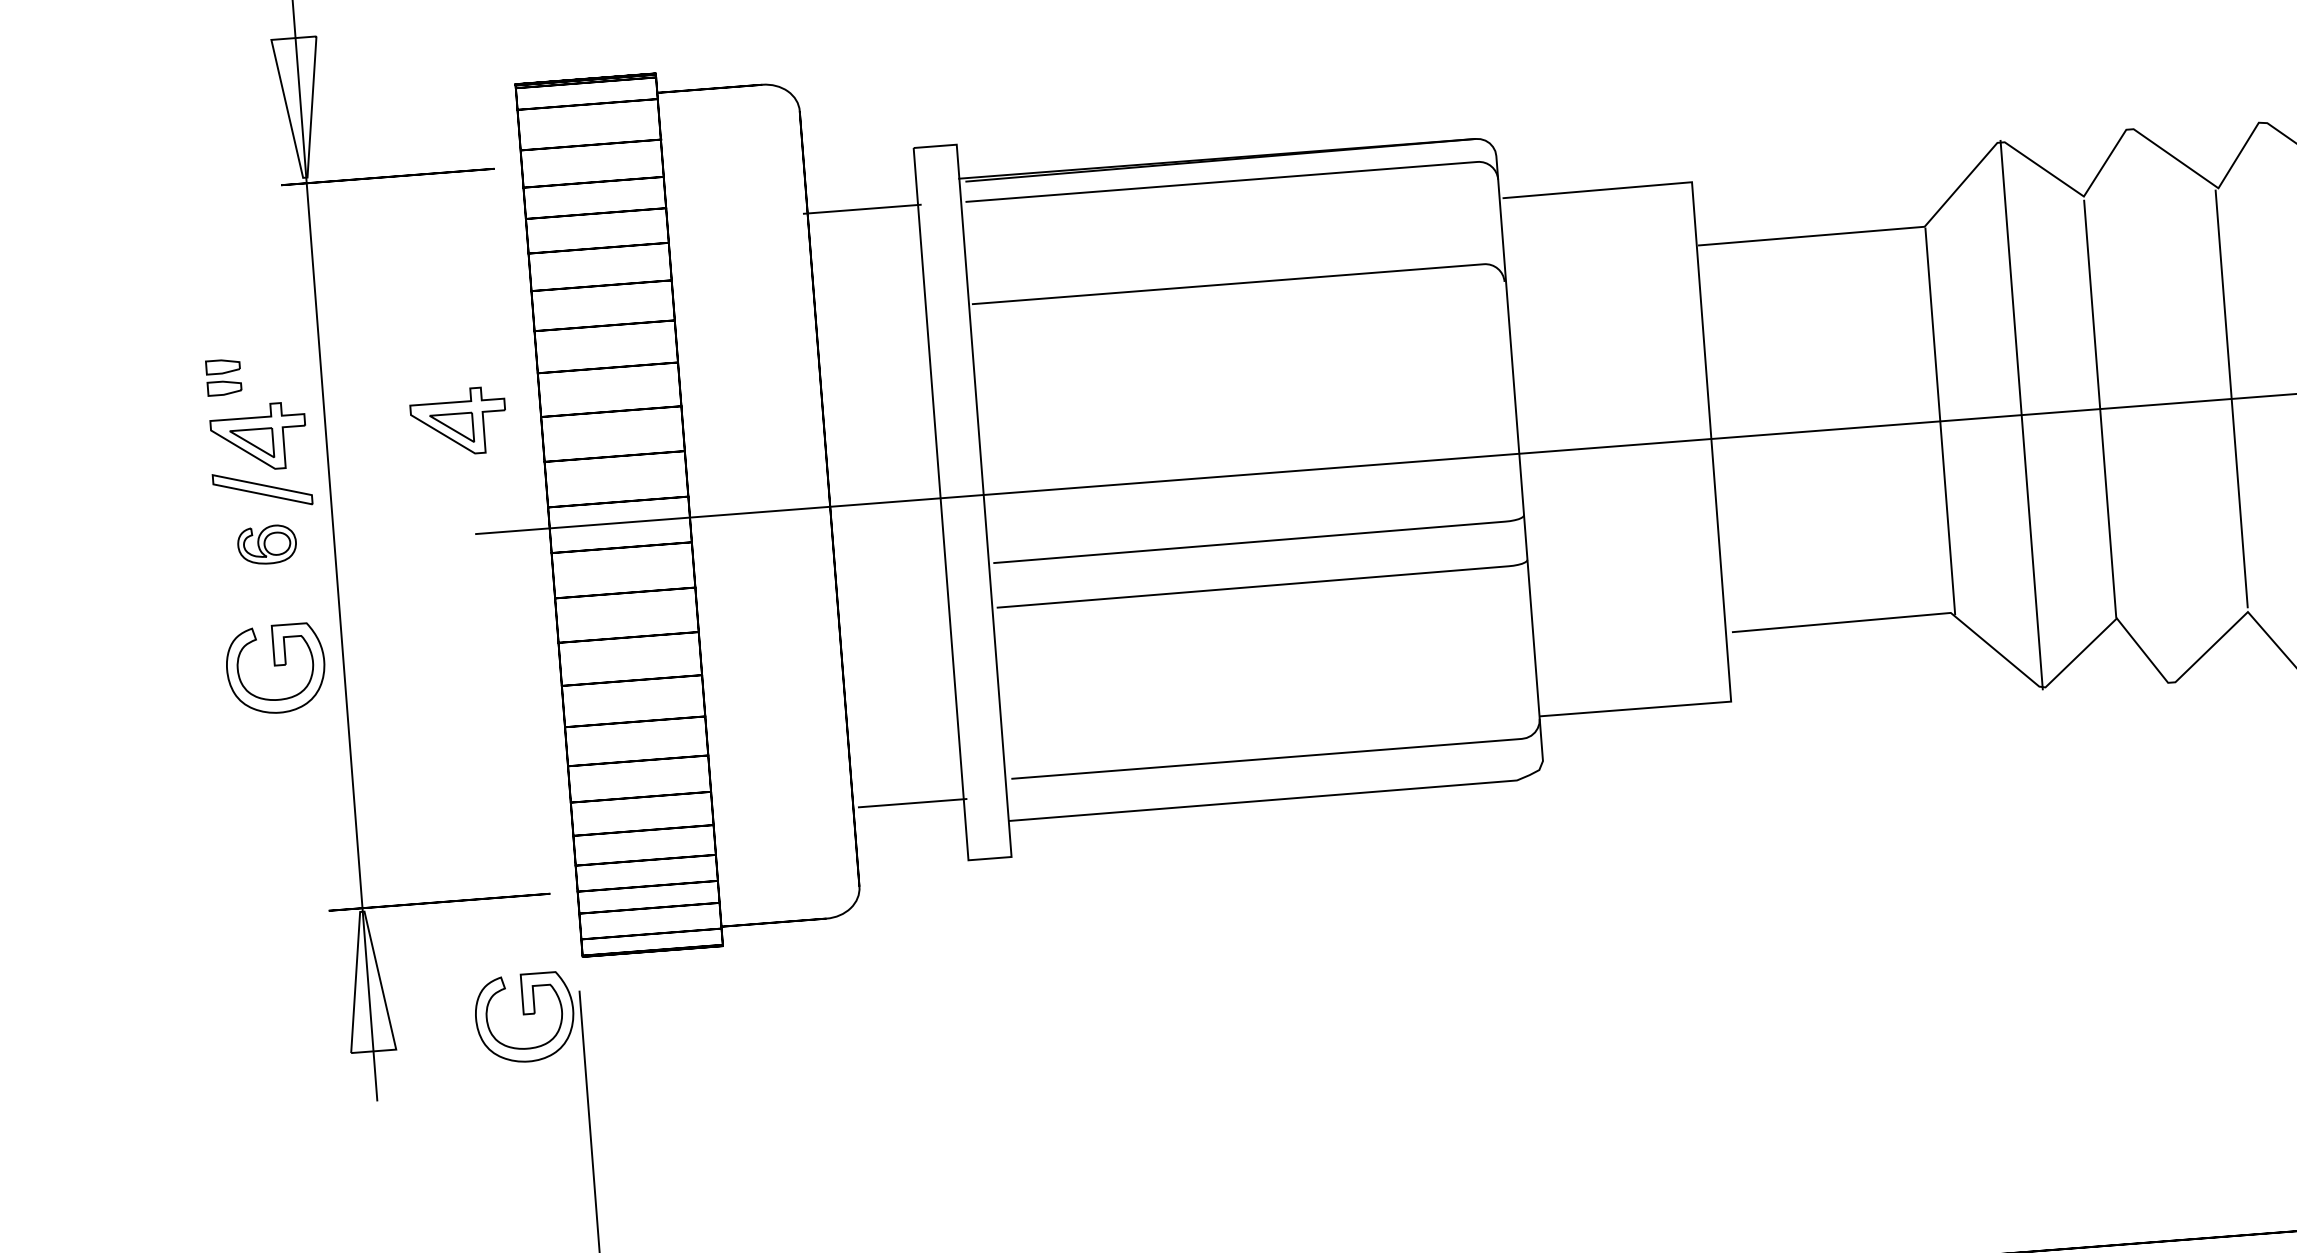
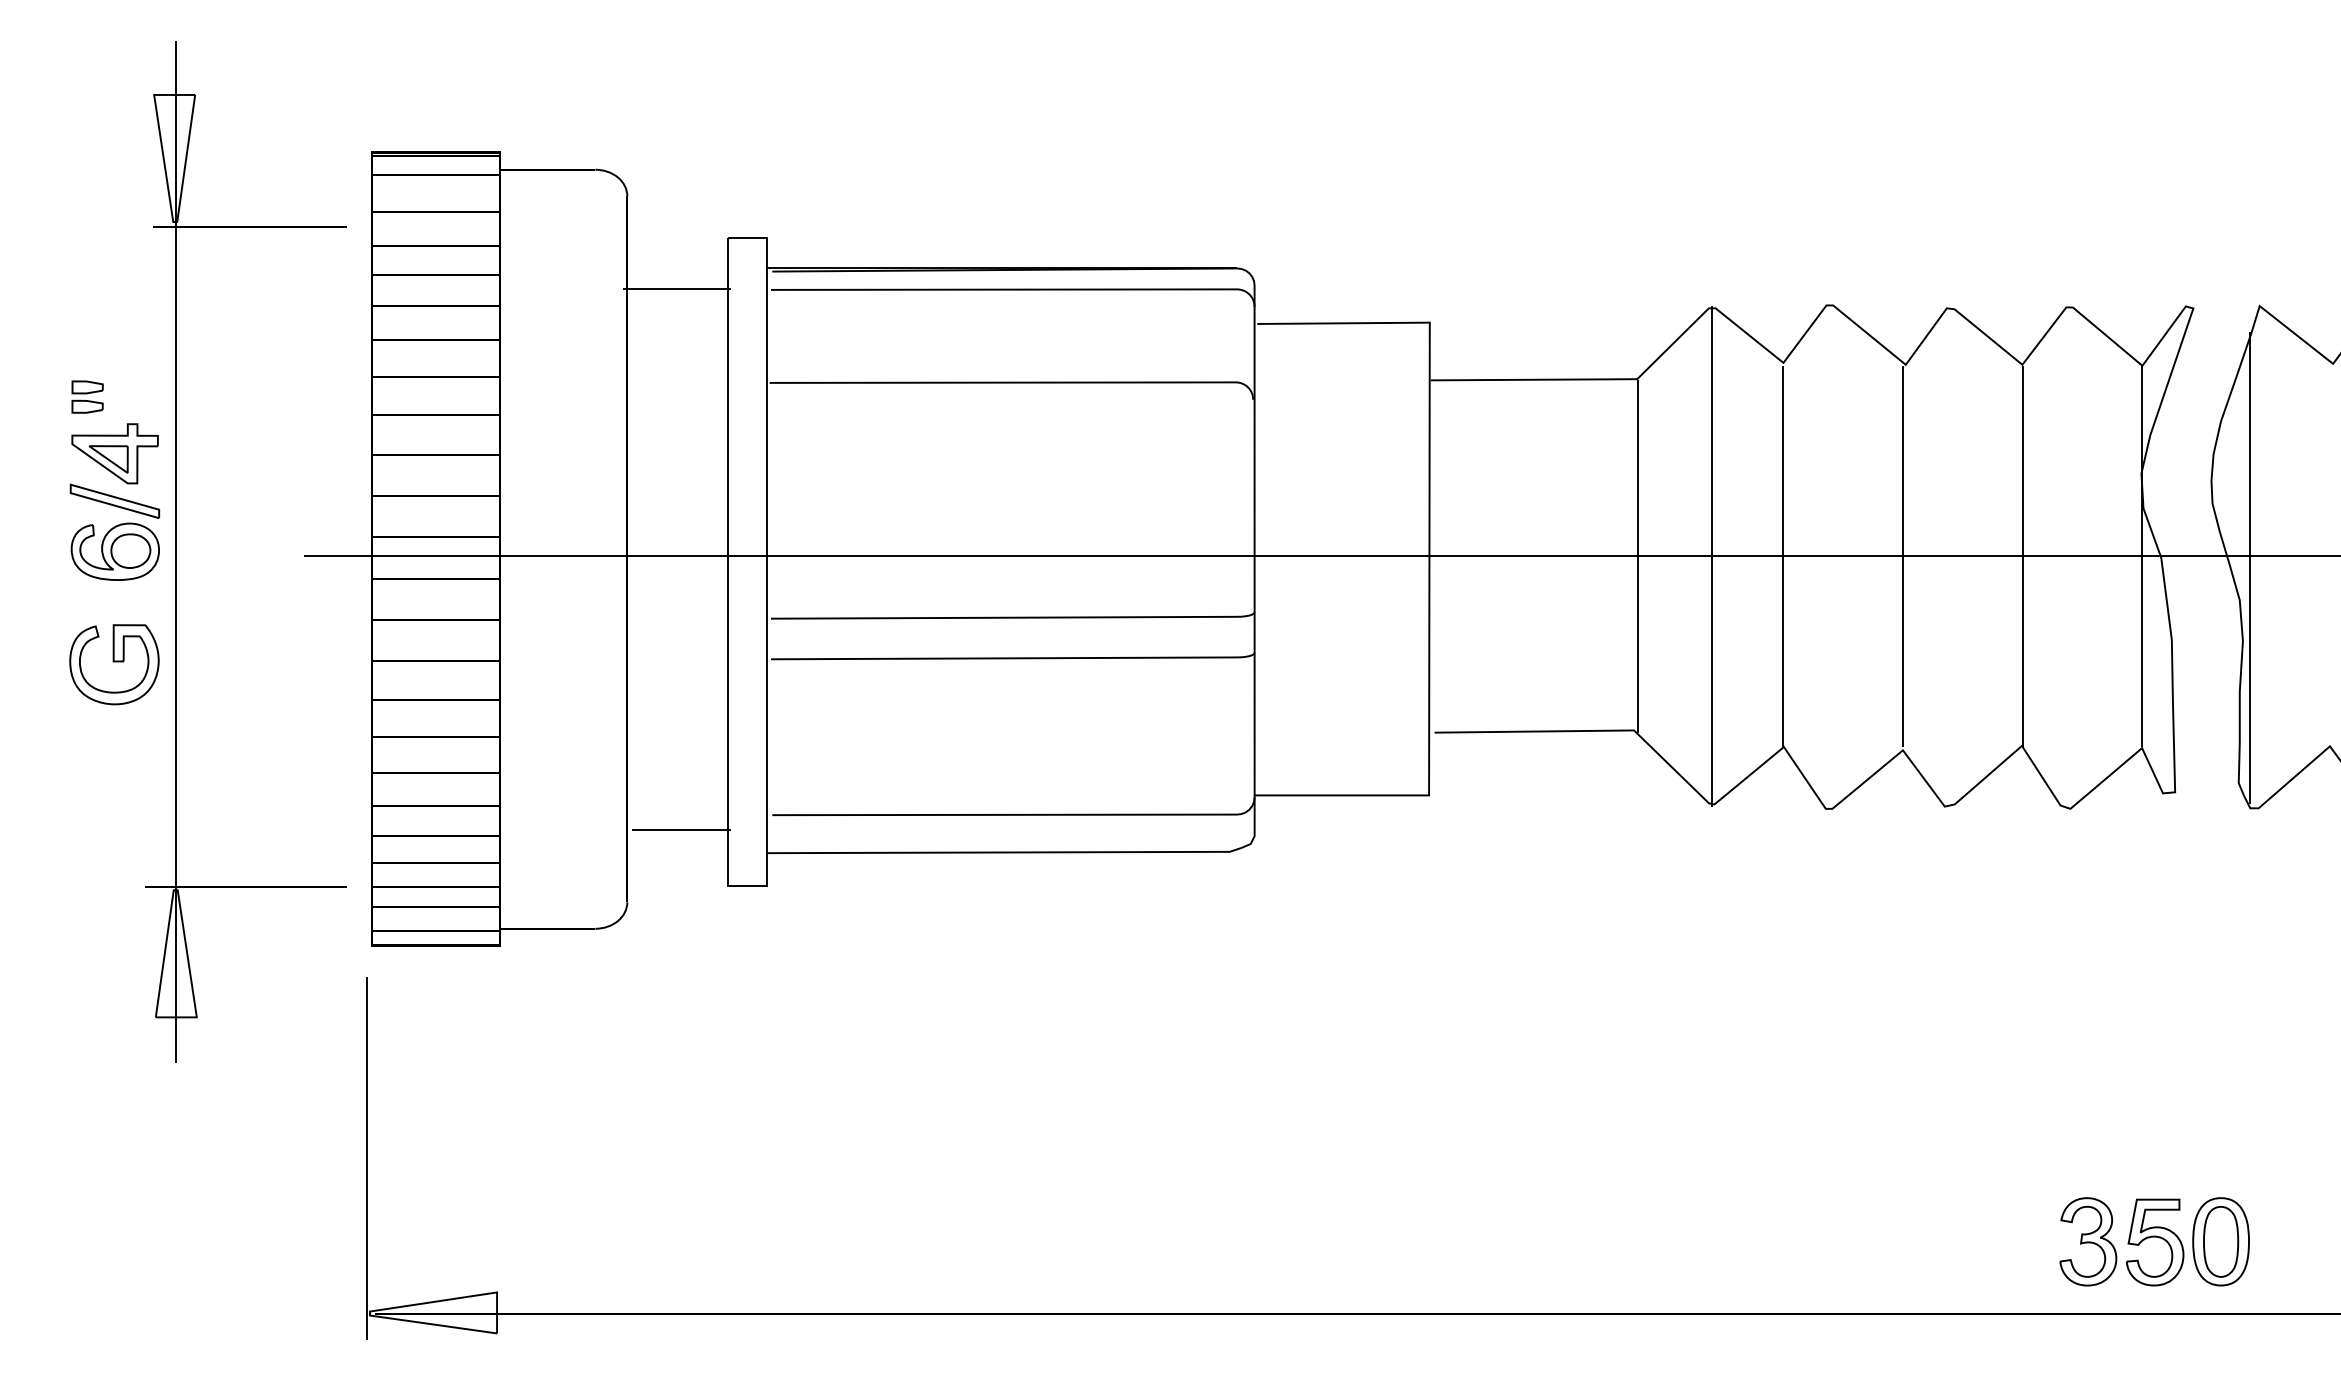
part: (458, 421) -> (296, 453), removed
part: (266, 544) -> (114, 551), size x1.67
part: (524, 1017) -> (315, 997), removed

